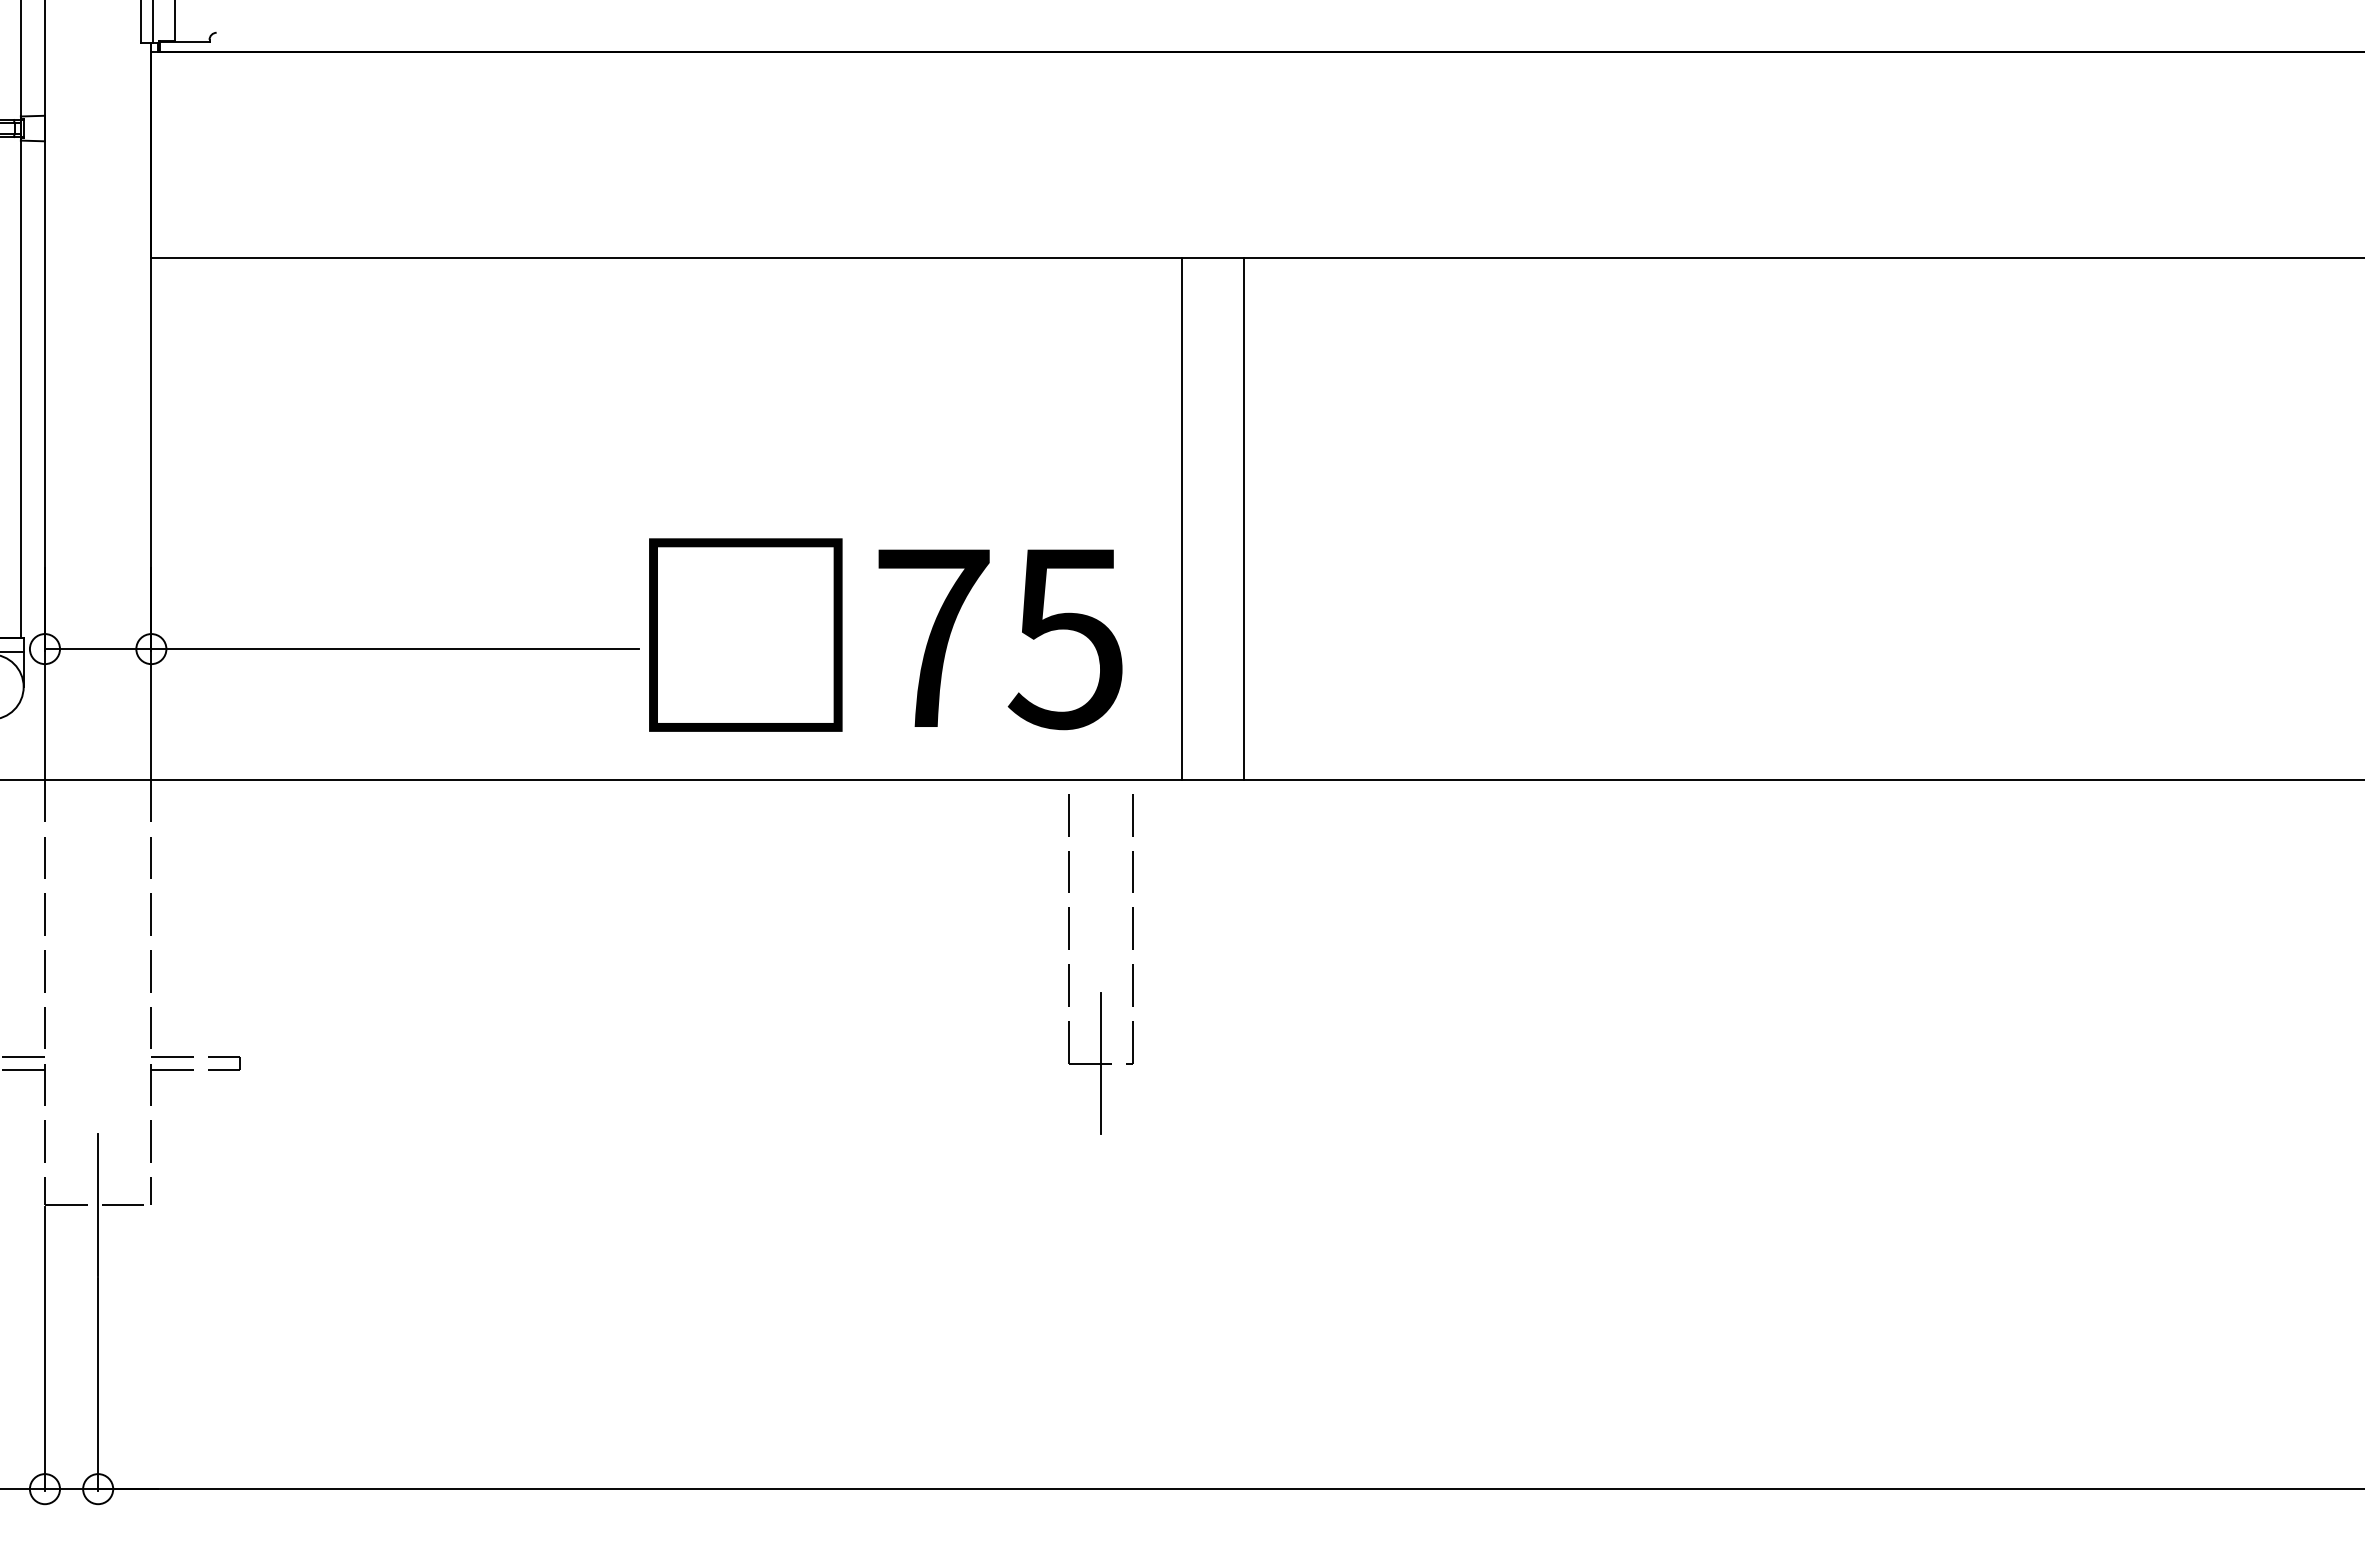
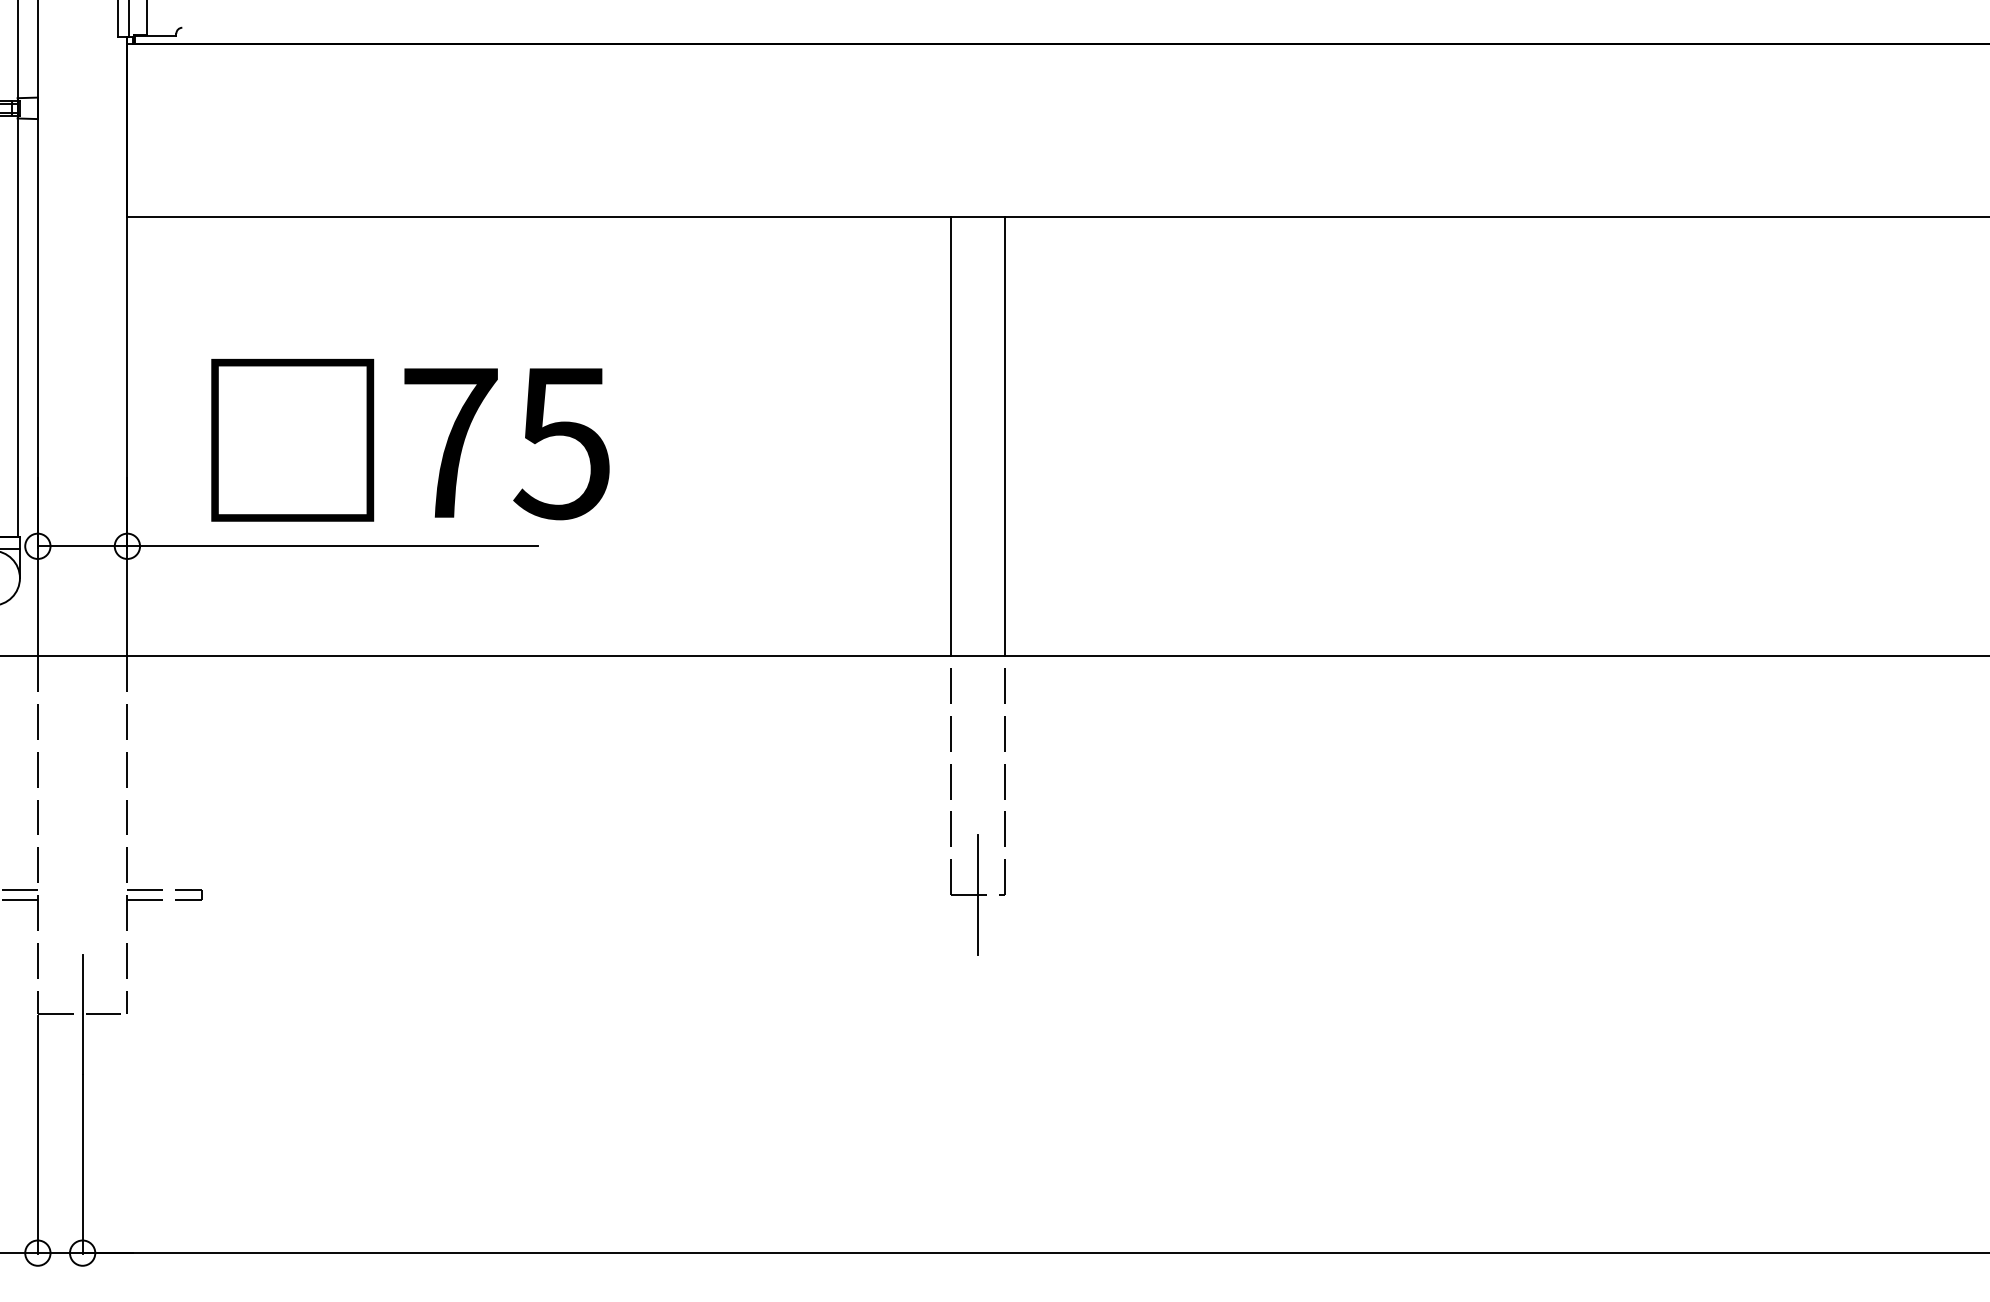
line: (1182, 518) -> (951, 436), moved
line: (1244, 518) -> (1005, 436), moved
text: (885, 634) -> (410, 439), moved
part: (1100, 992) -> (977, 835), moved

